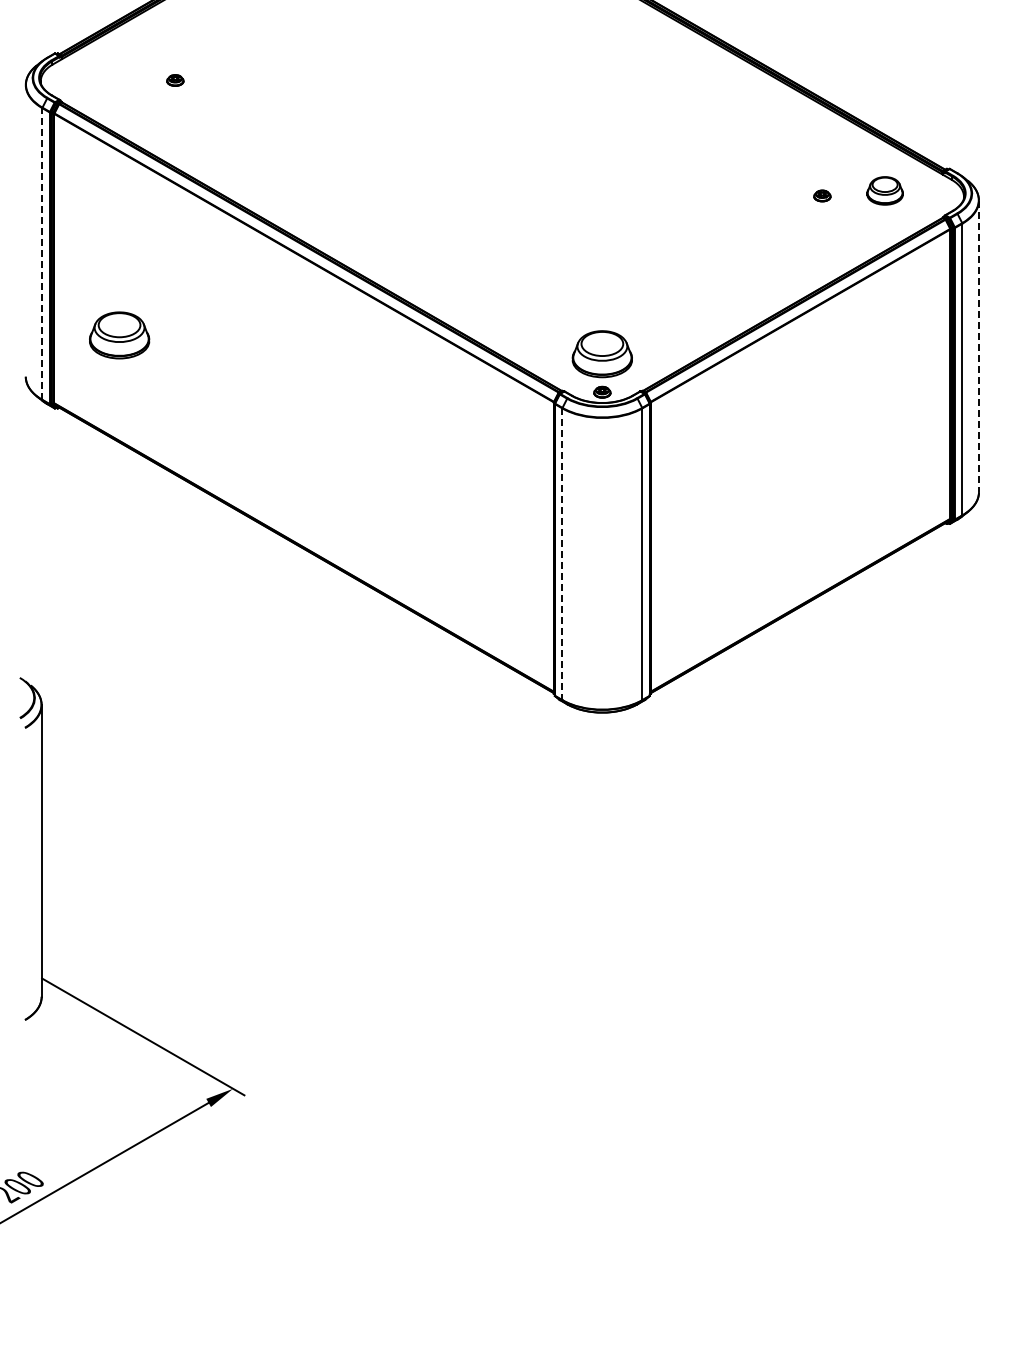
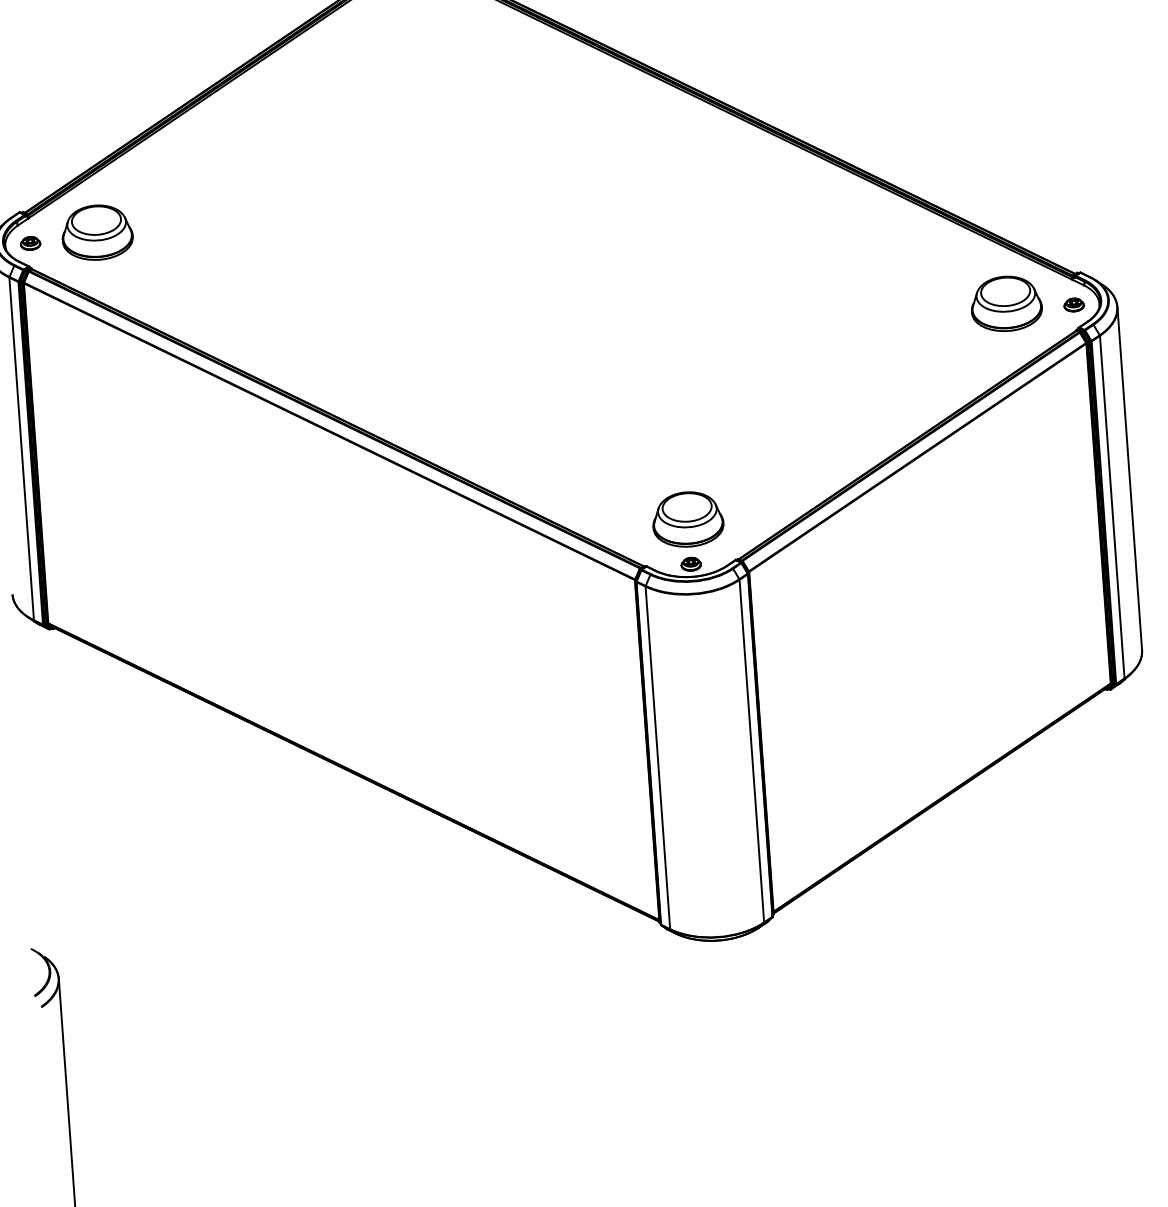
part: (175, 80) -> (30, 243), moved
part: (884, 190) -> (1005, 303), size x1.67
part: (822, 195) -> (1074, 304), moved
line: (42, 254) -> (21, 449), dashed -> solid
part: (119, 335) -> (97, 232), moved
line: (978, 346) -> (1129, 478), dashed -> solid
line: (562, 554) -> (658, 758), dashed -> solid

